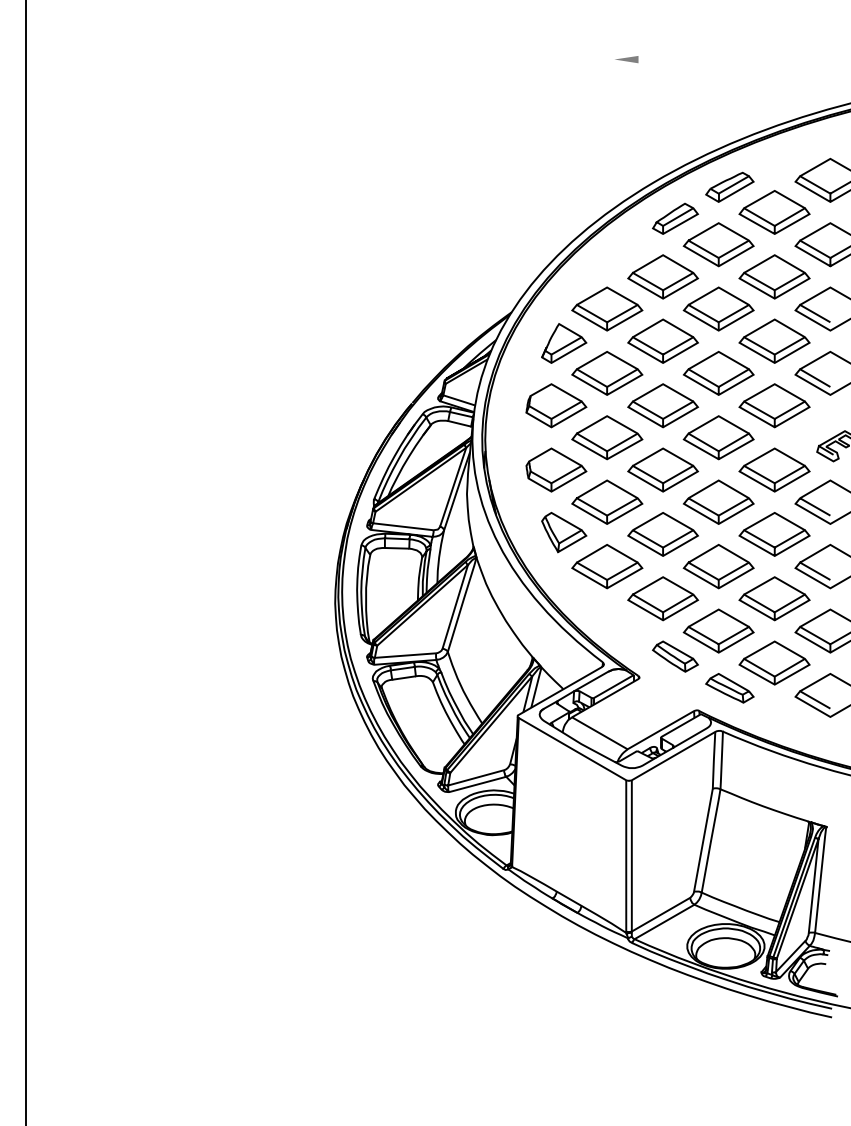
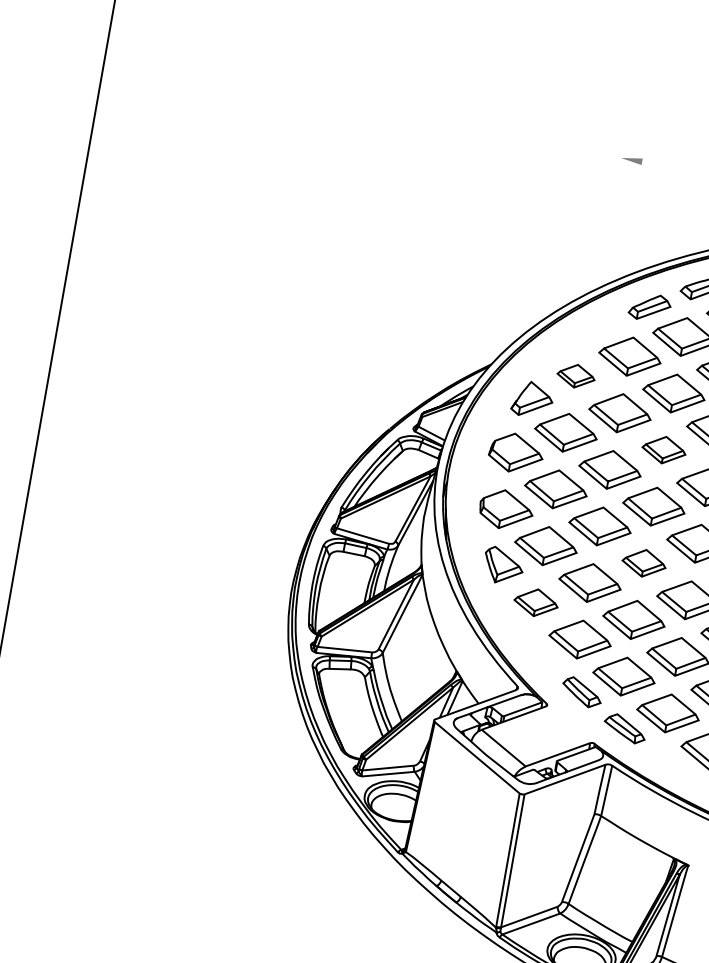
part: (607, 308) -> (576, 375), size x0.6
part: (718, 373) -> (663, 450), size x0.7
part: (718, 501) -> (643, 562), size x0.7
part: (607, 566) -> (536, 602), size x0.7

